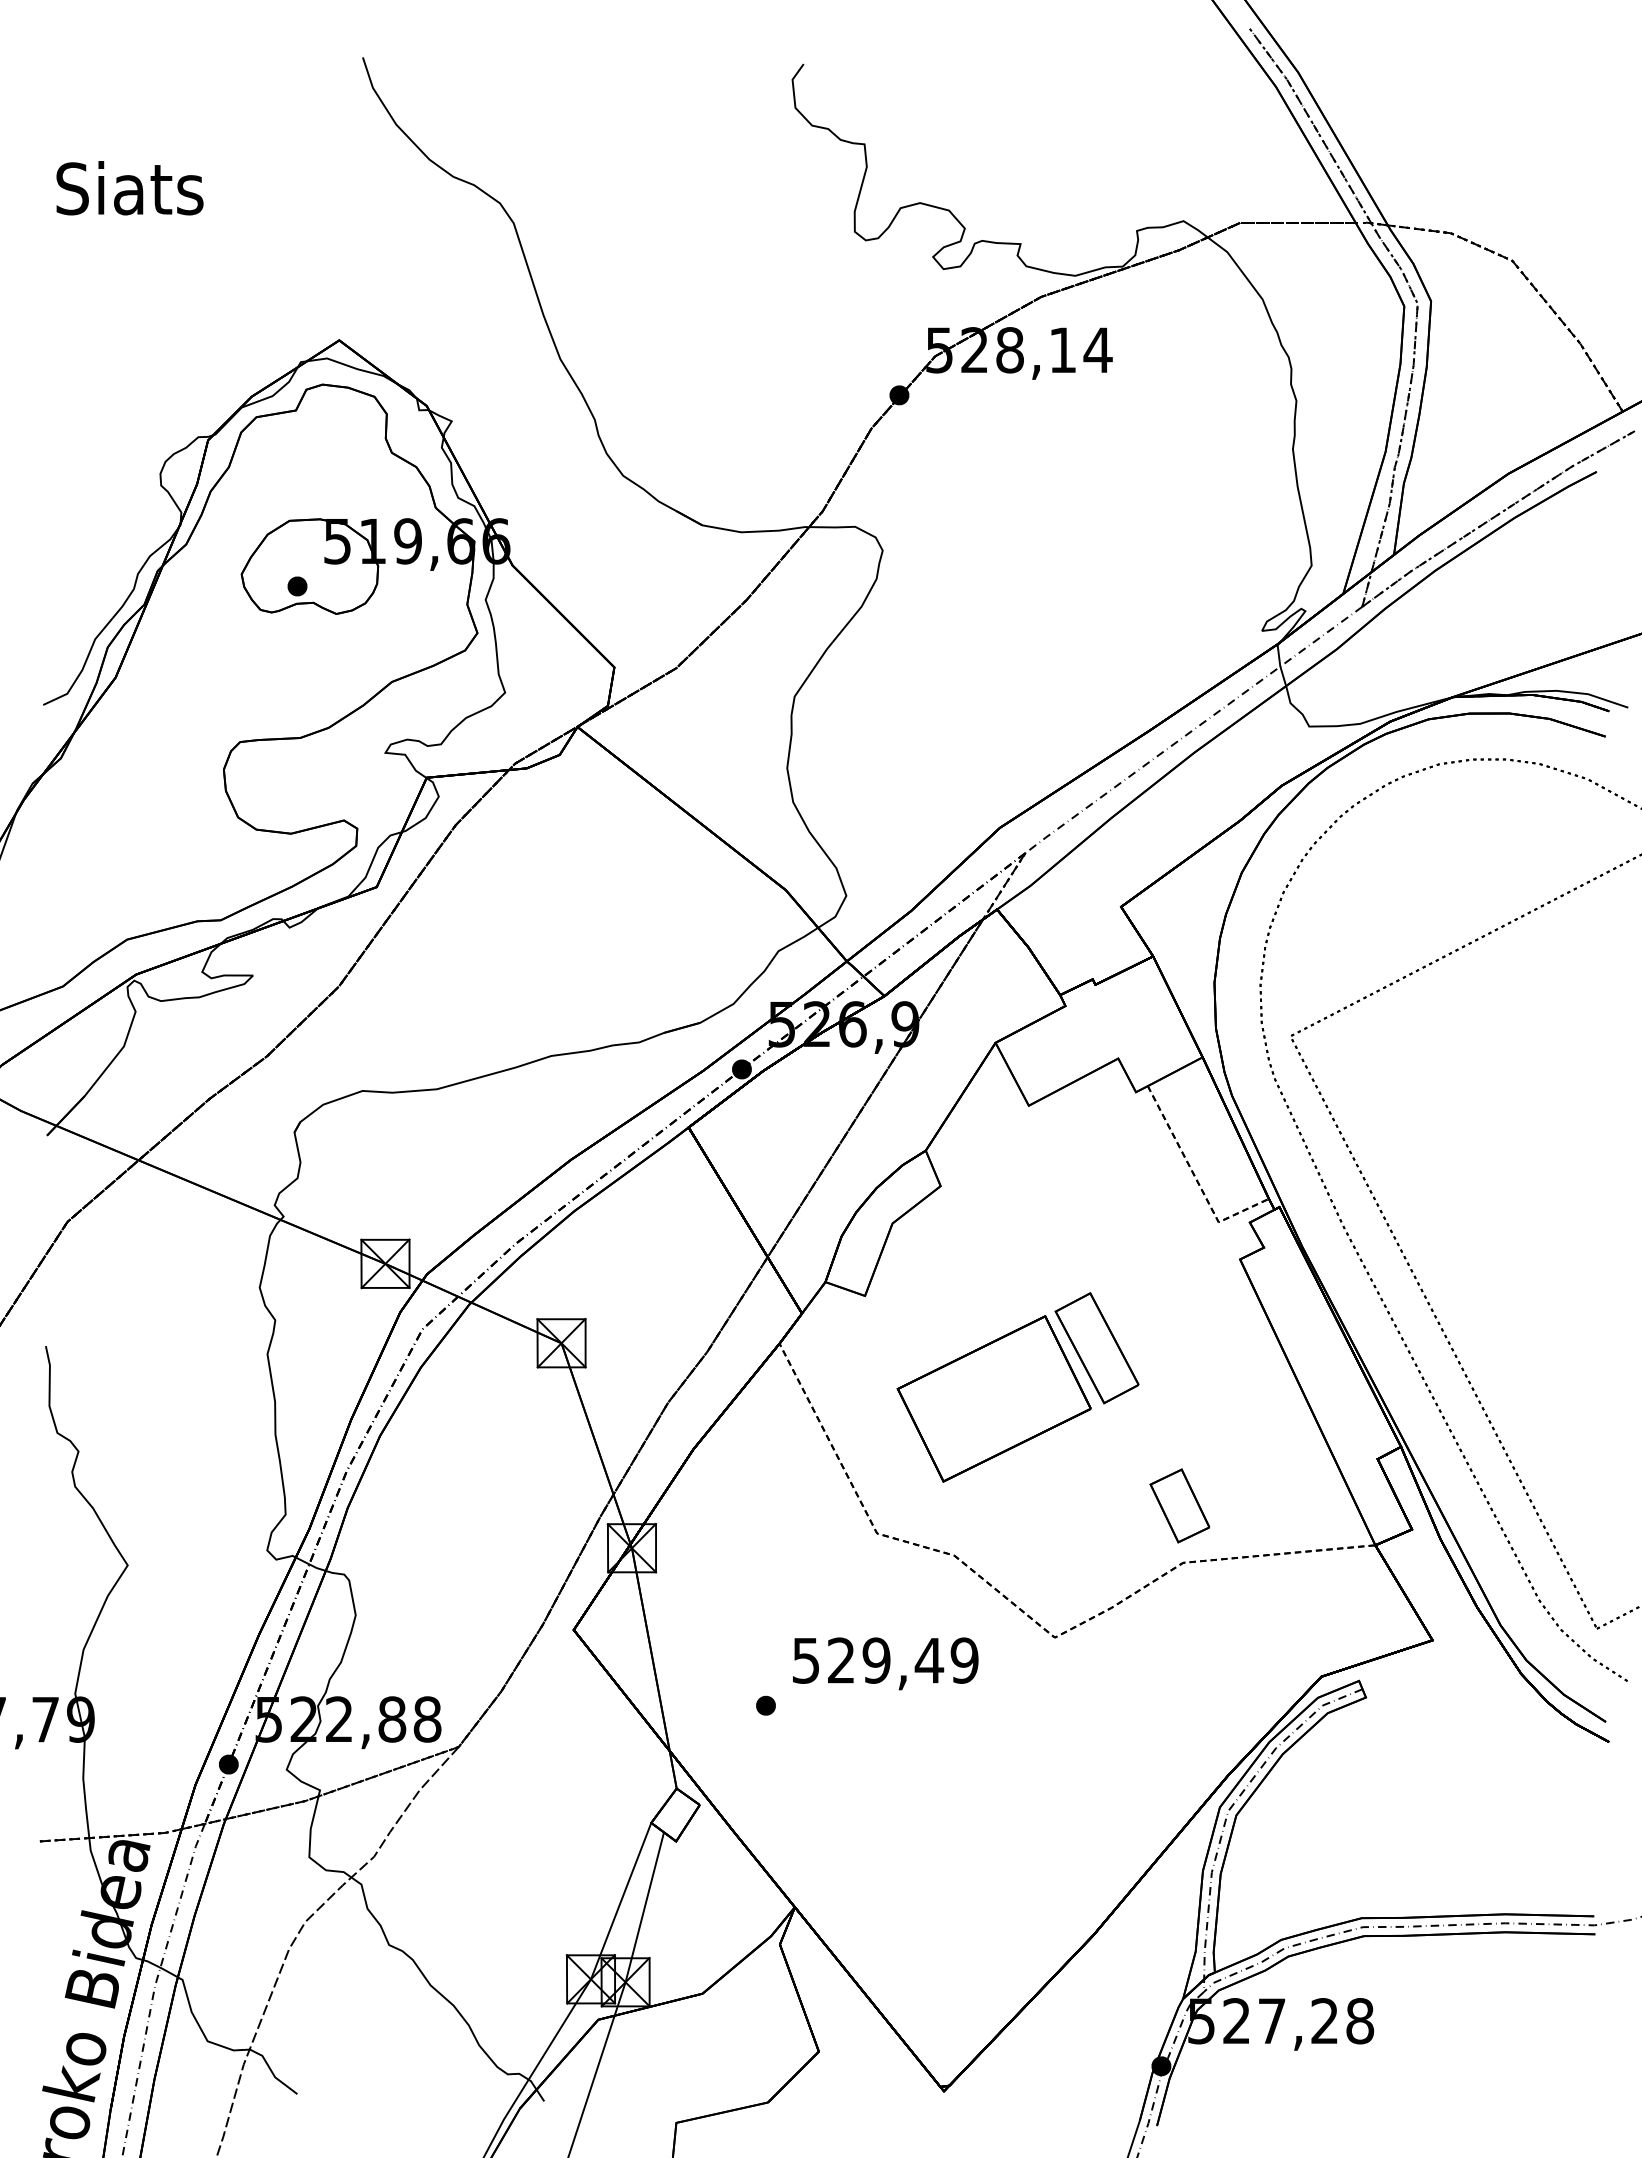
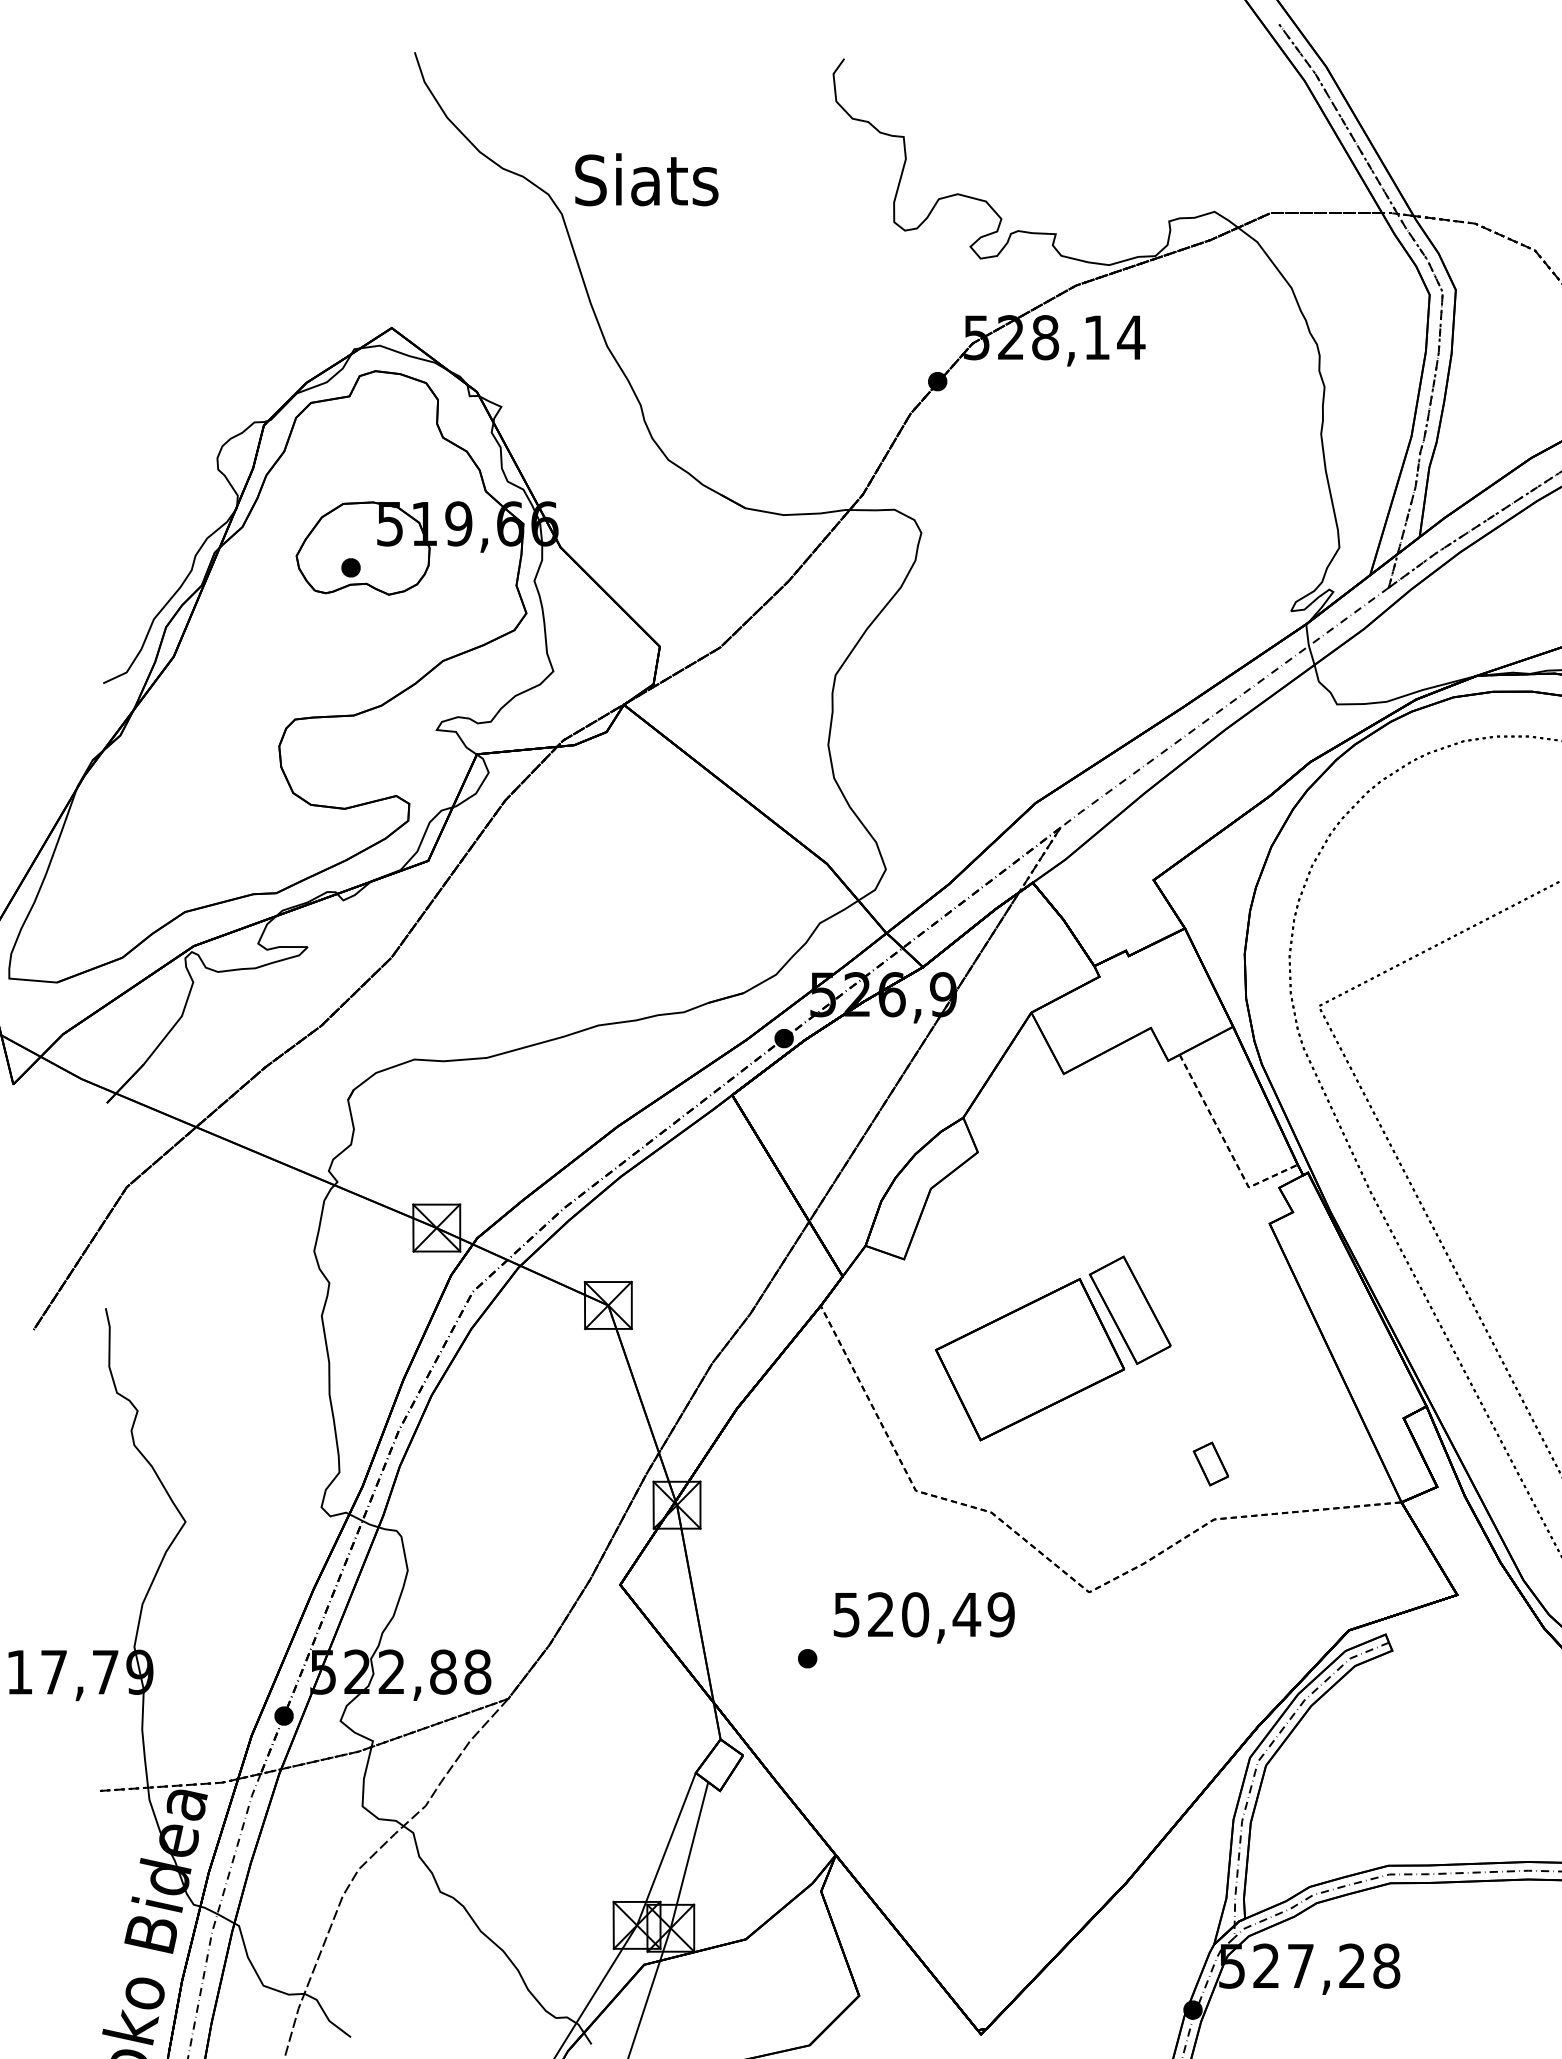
text: (129, 188) -> (646, 180), moved
part: (1179, 1505) -> (1210, 1463), size x0.6
text: (876, 1660) -> (915, 1614), 529,49 -> 520,49

